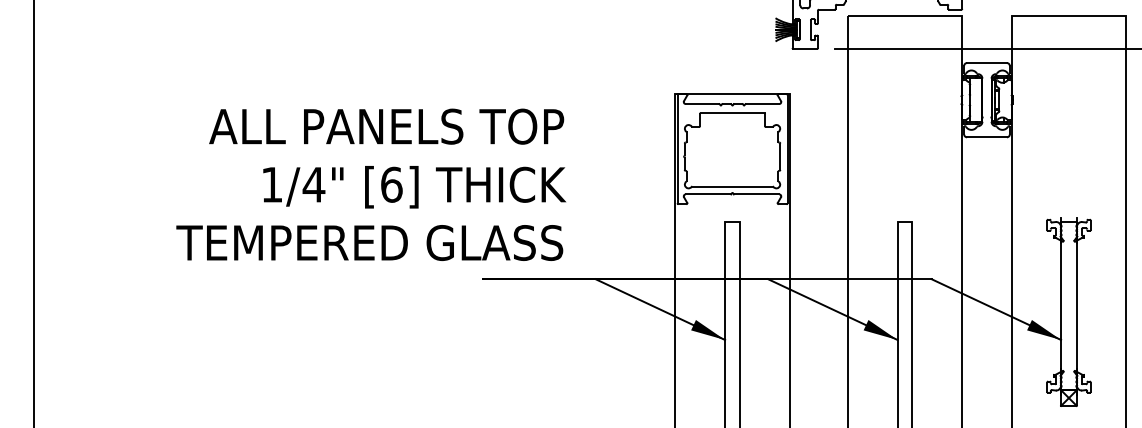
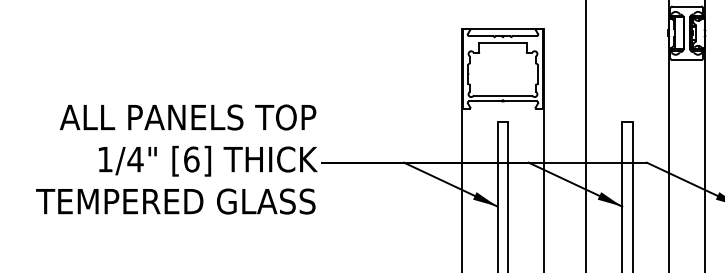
text: (371, 184) -> (177, 159), moved

